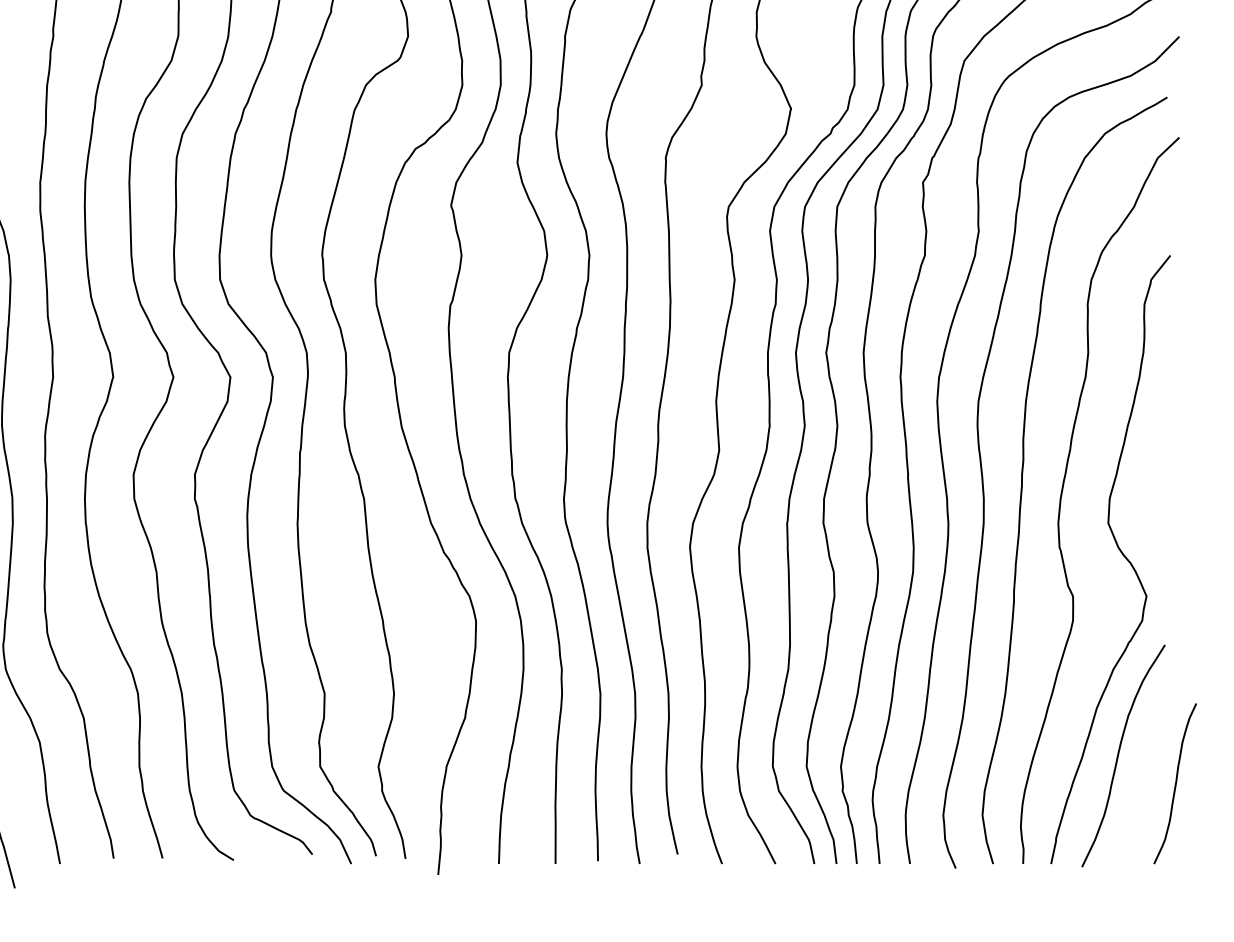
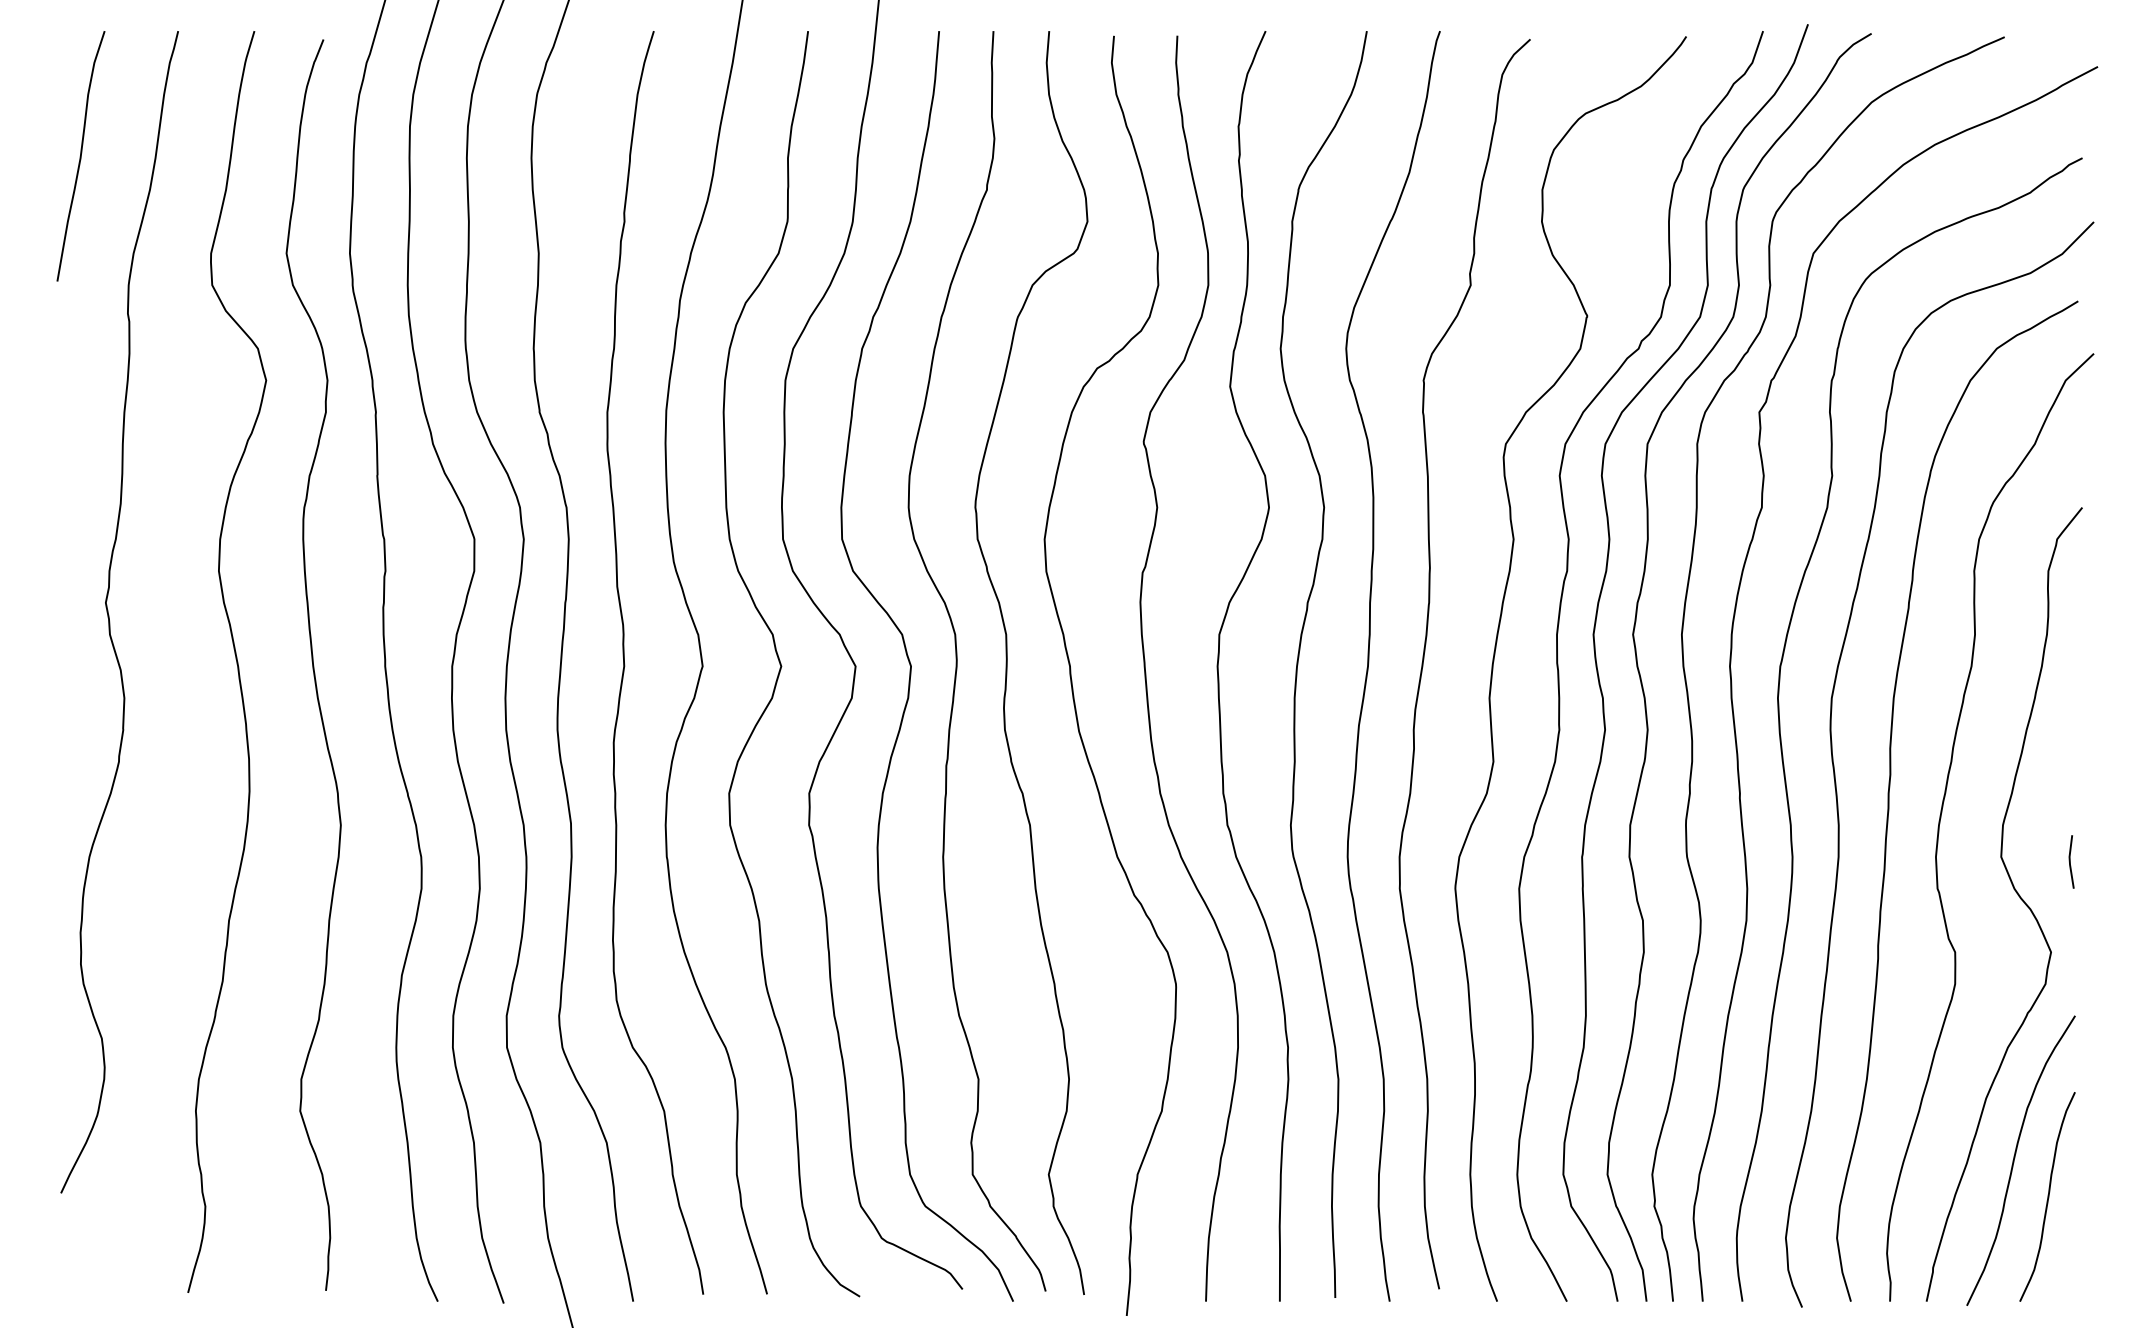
line: (1161, 526) -> (2070, 861), added
curve: (1175, 783) -> (2047, 1196), moved

